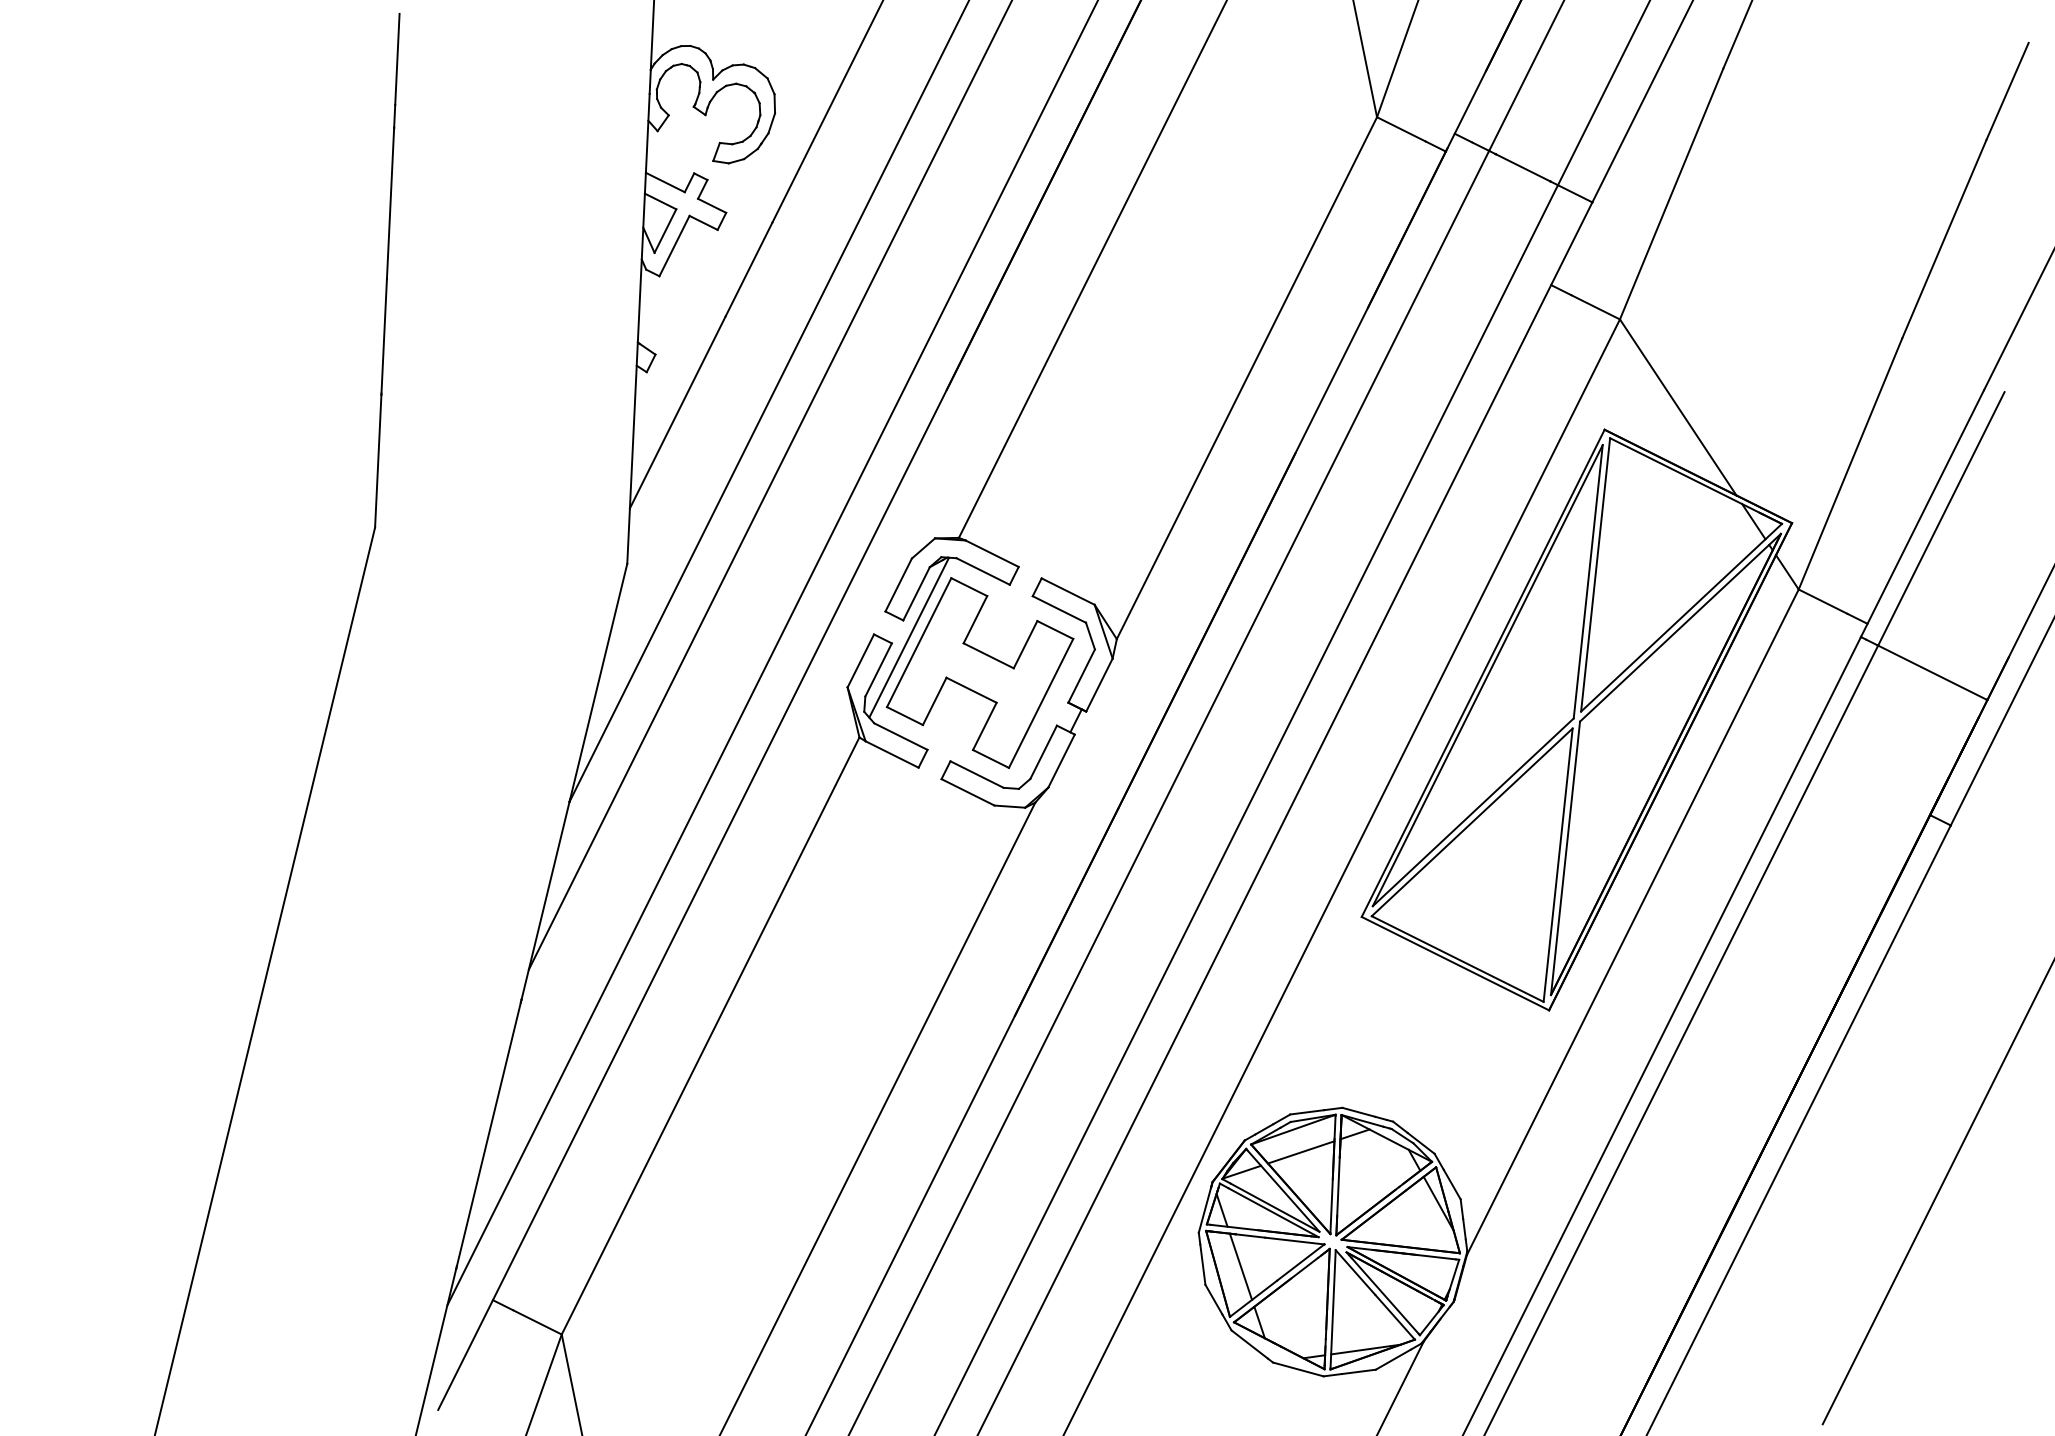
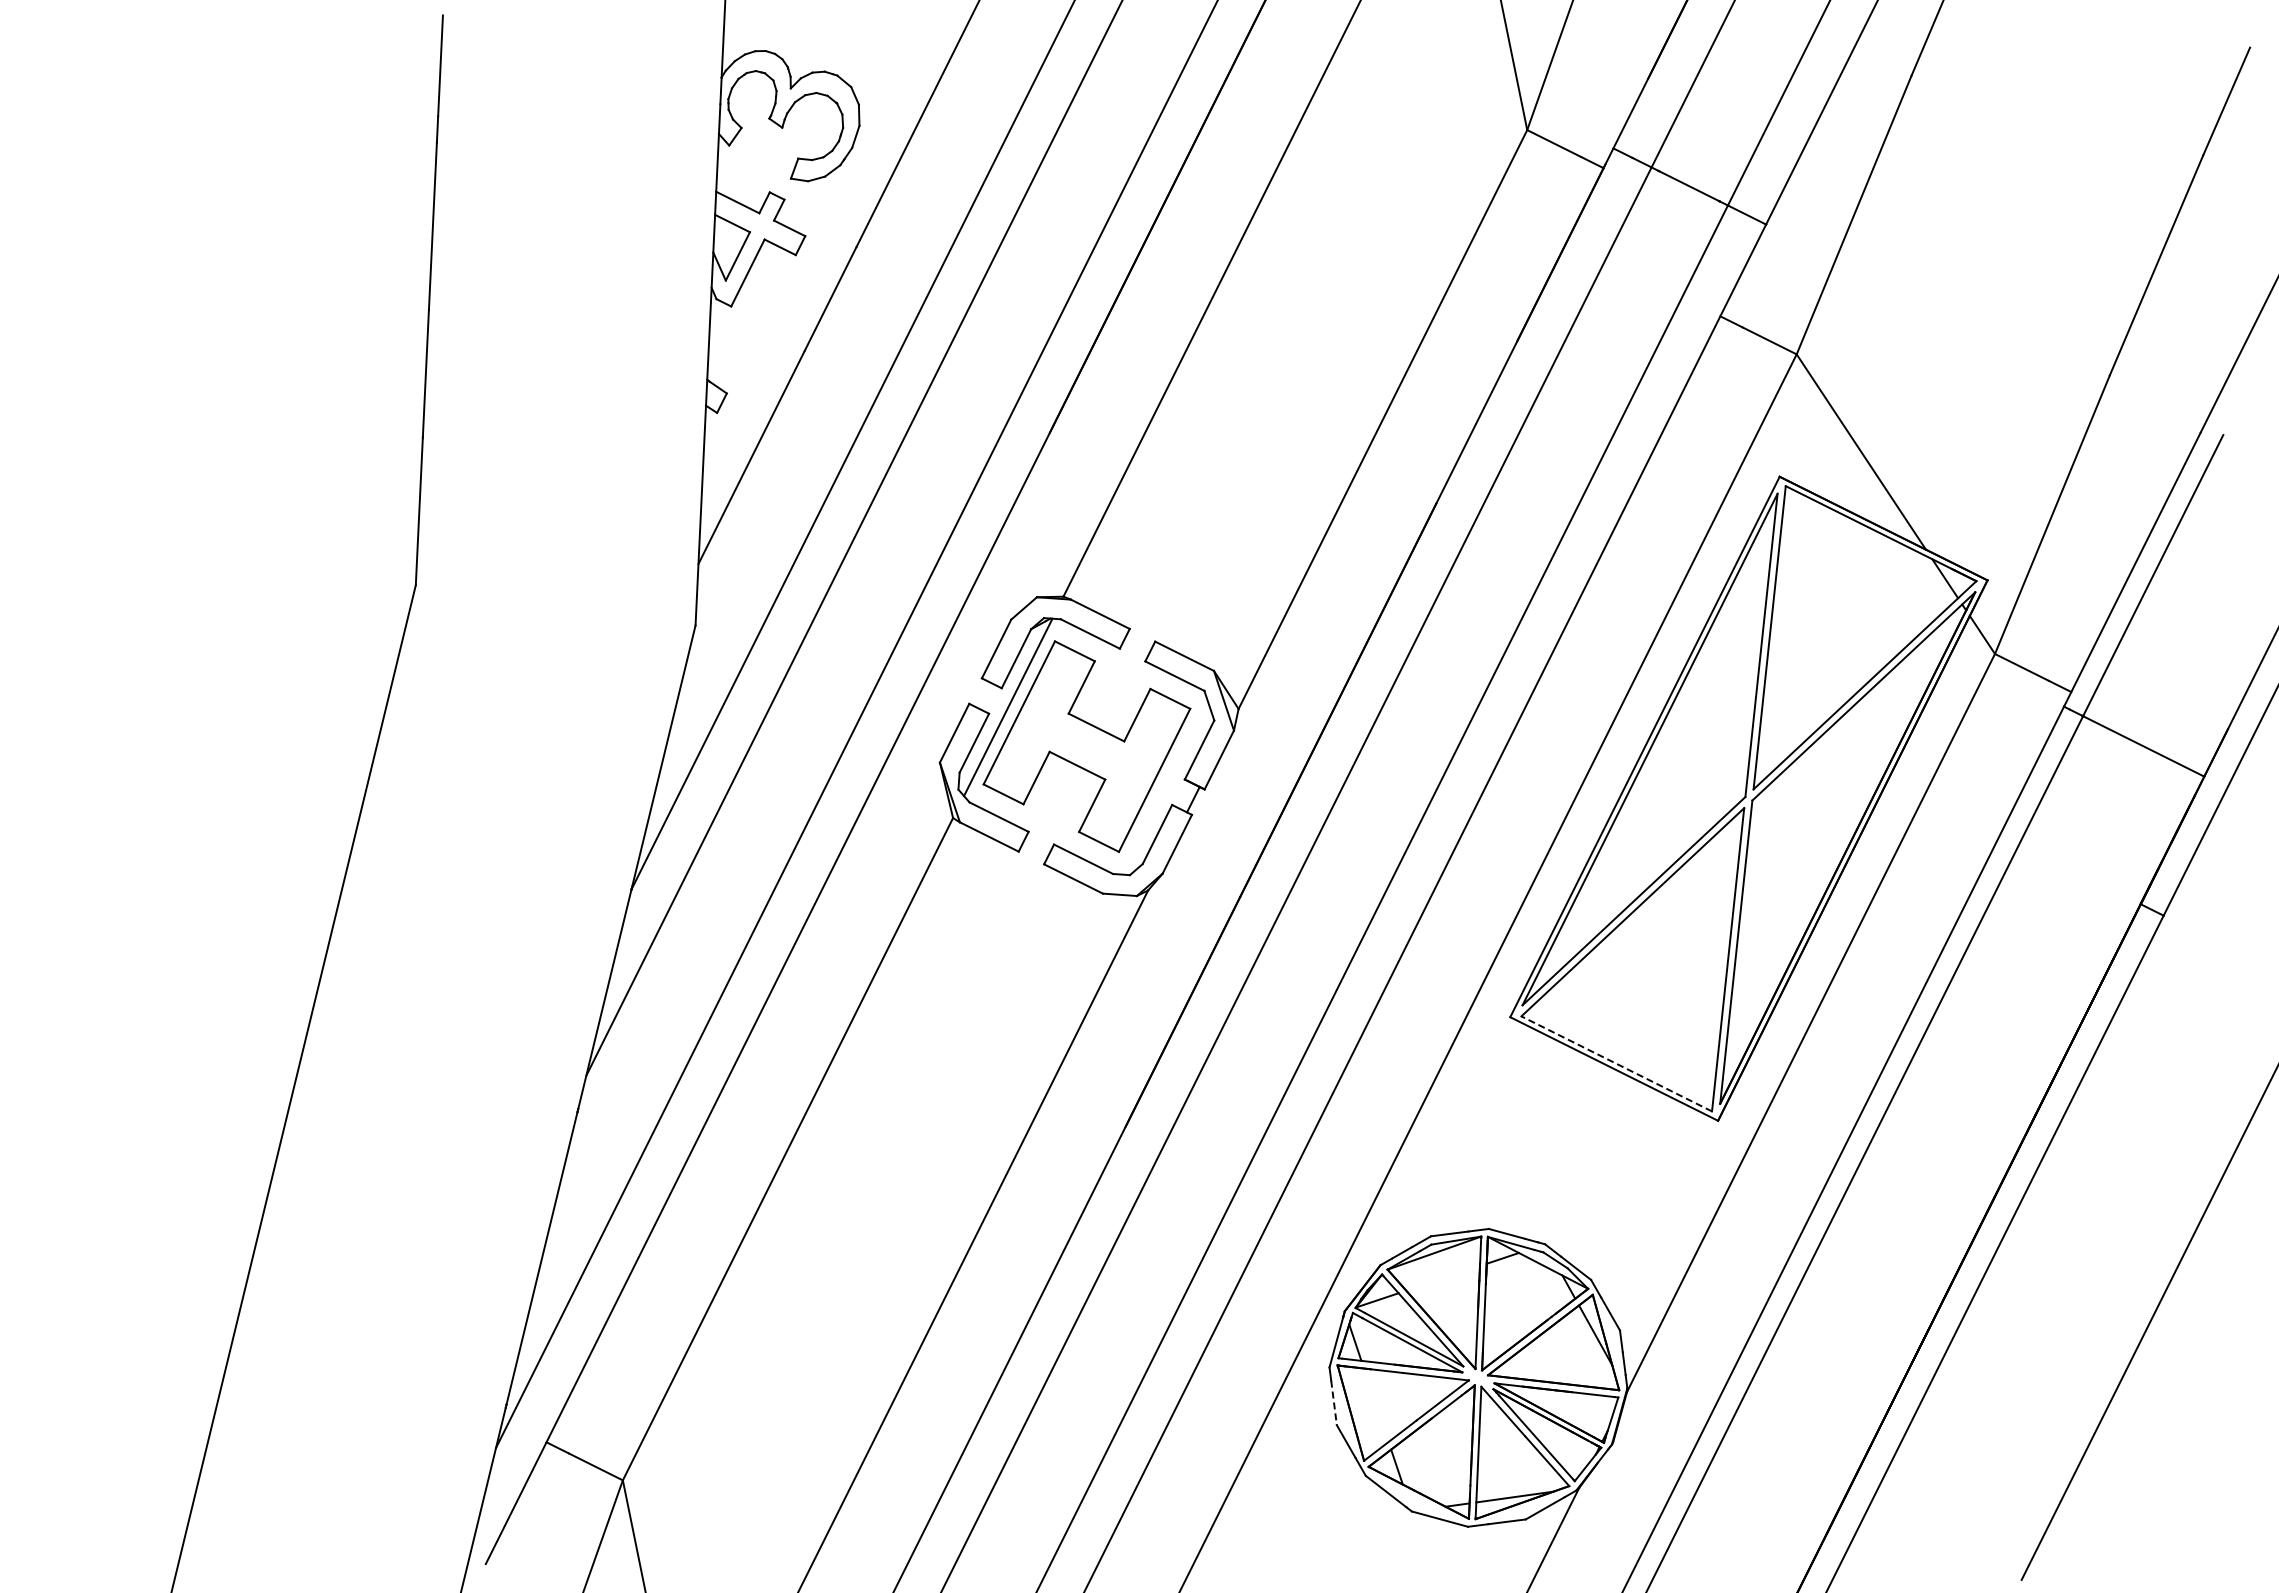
line: (1457, 958) -> (1616, 1063), solid -> dashed
line: (1300, 1152) -> (1442, 1278), removed
line: (1203, 1265) -> (1334, 1403), solid -> dashed
line: (1241, 1267) -> (1376, 1405), removed

